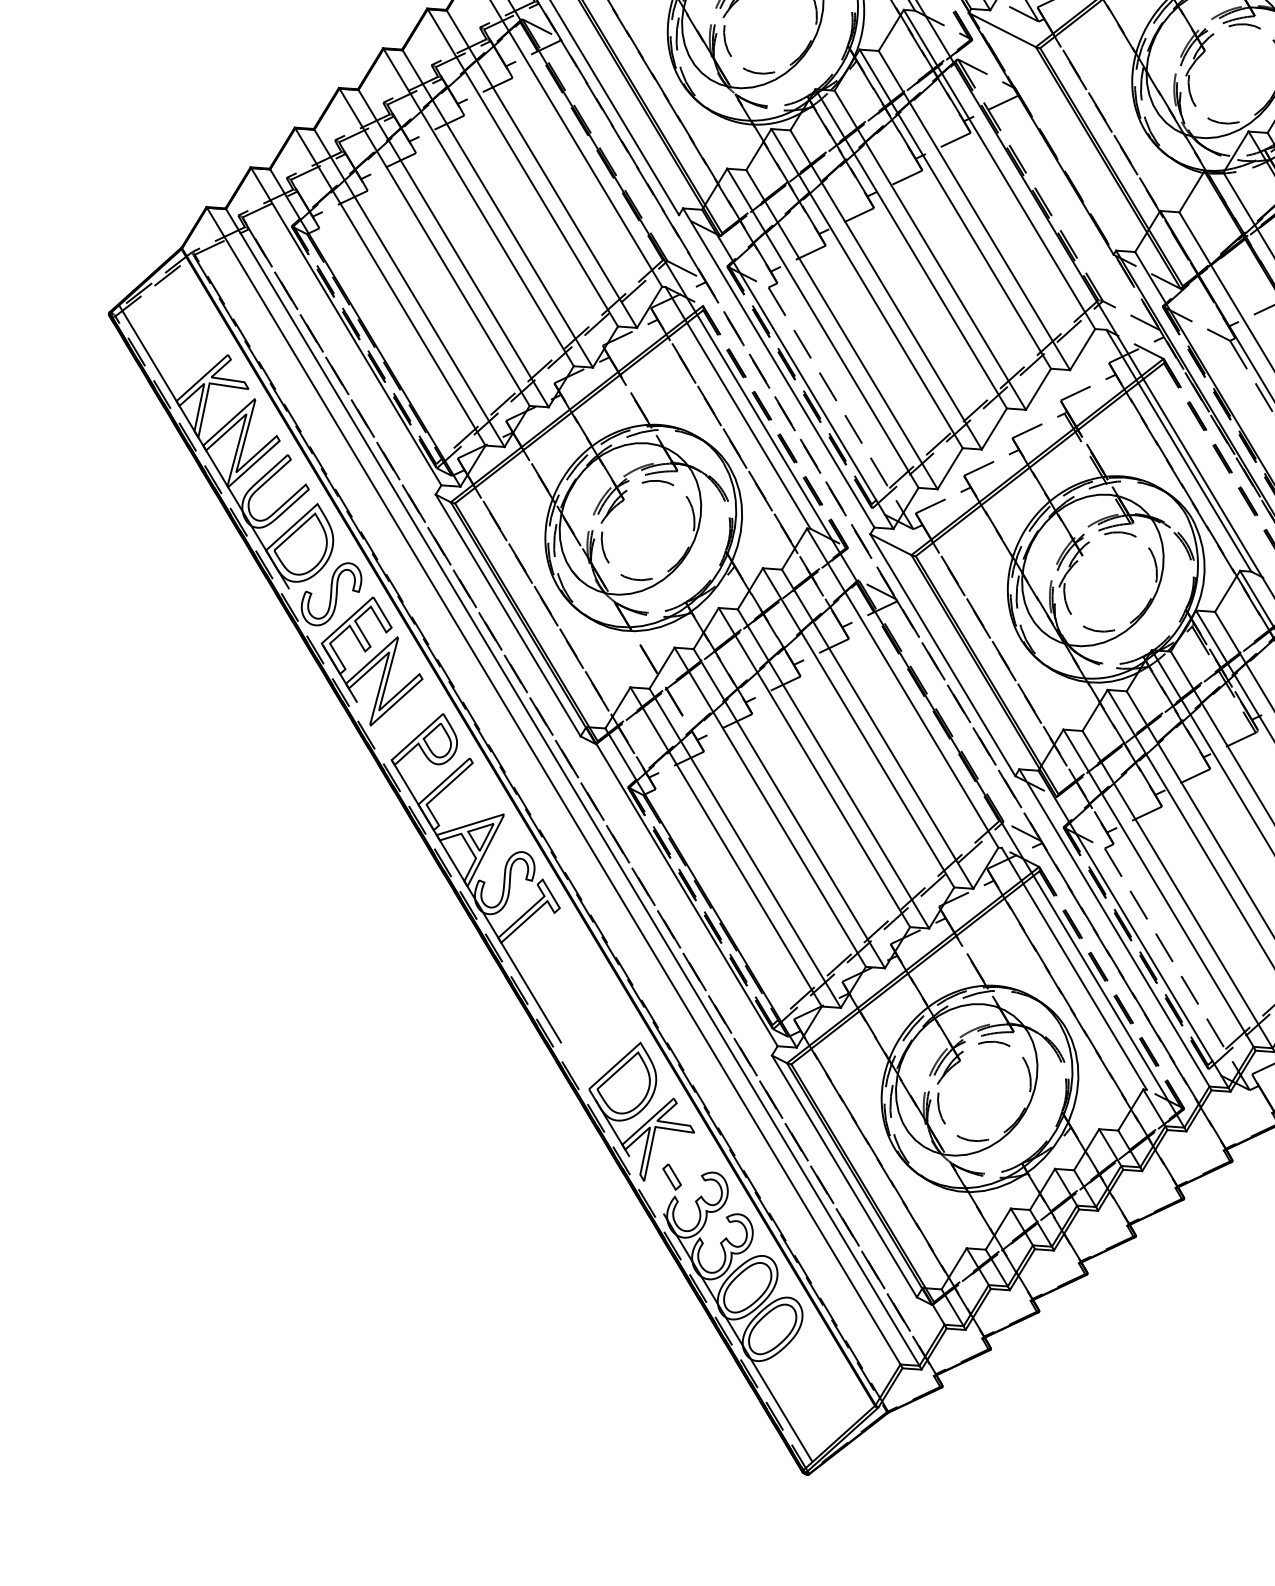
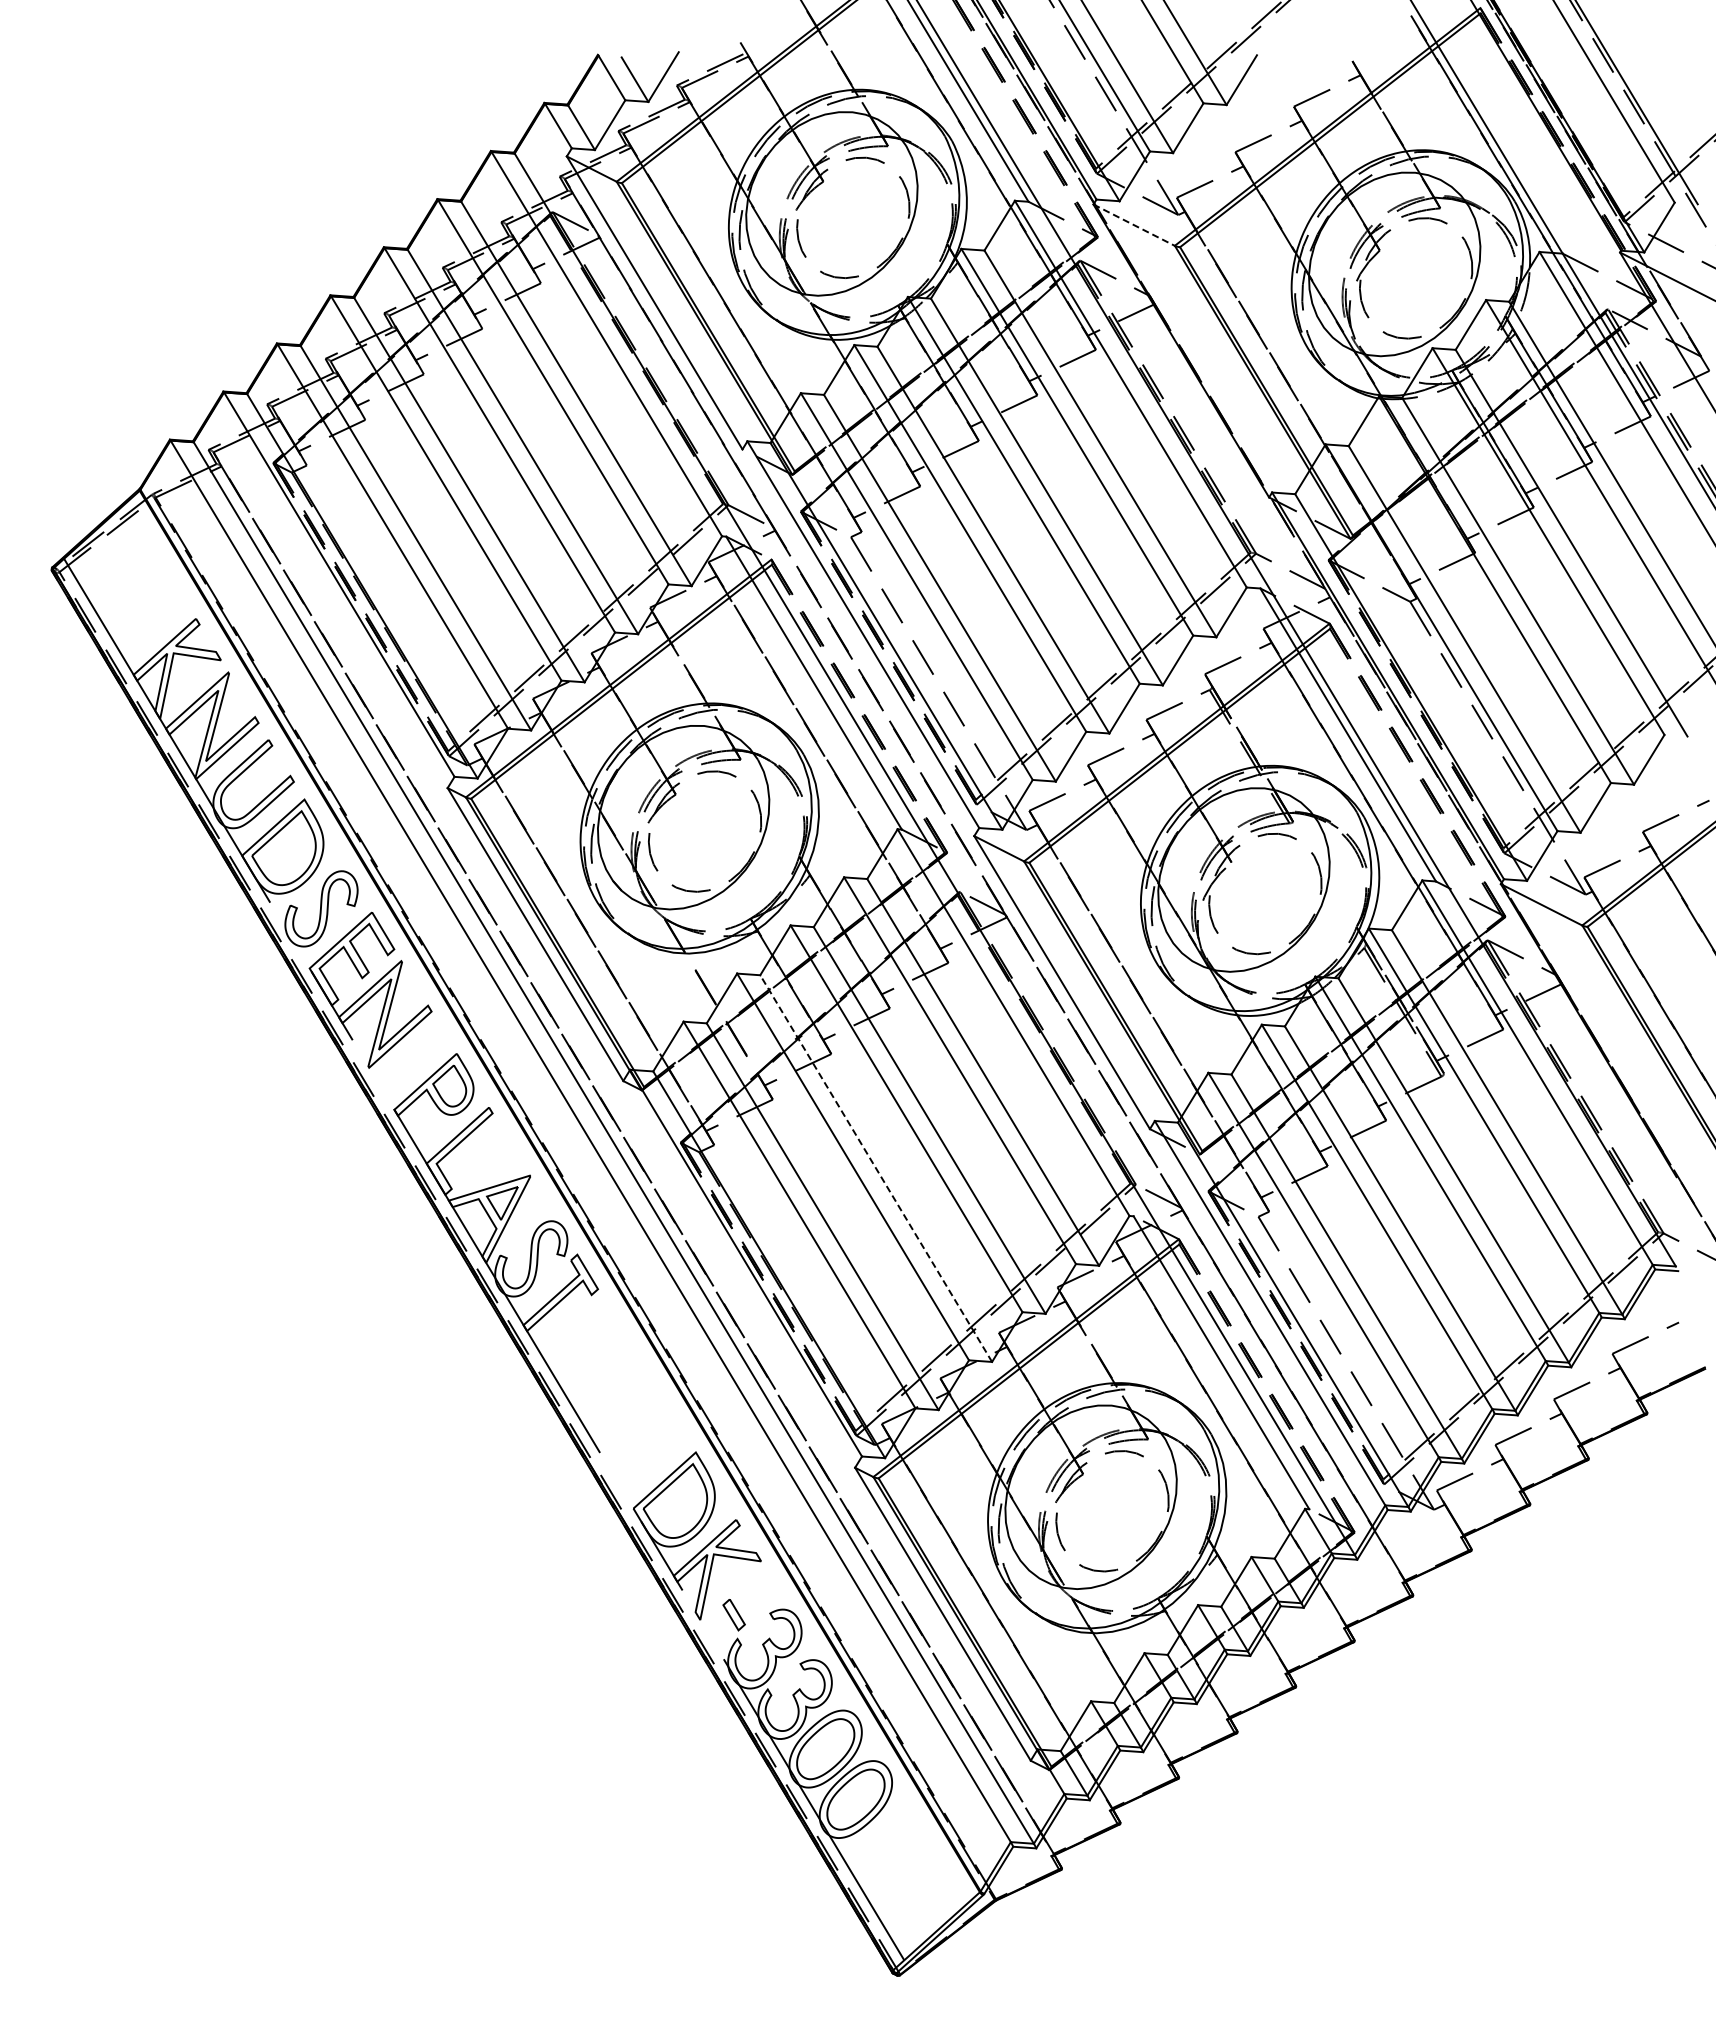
line: (1002, 30) -> (1134, 225), solid -> dashed
line: (788, 808) -> (875, 1168), solid -> dashed

